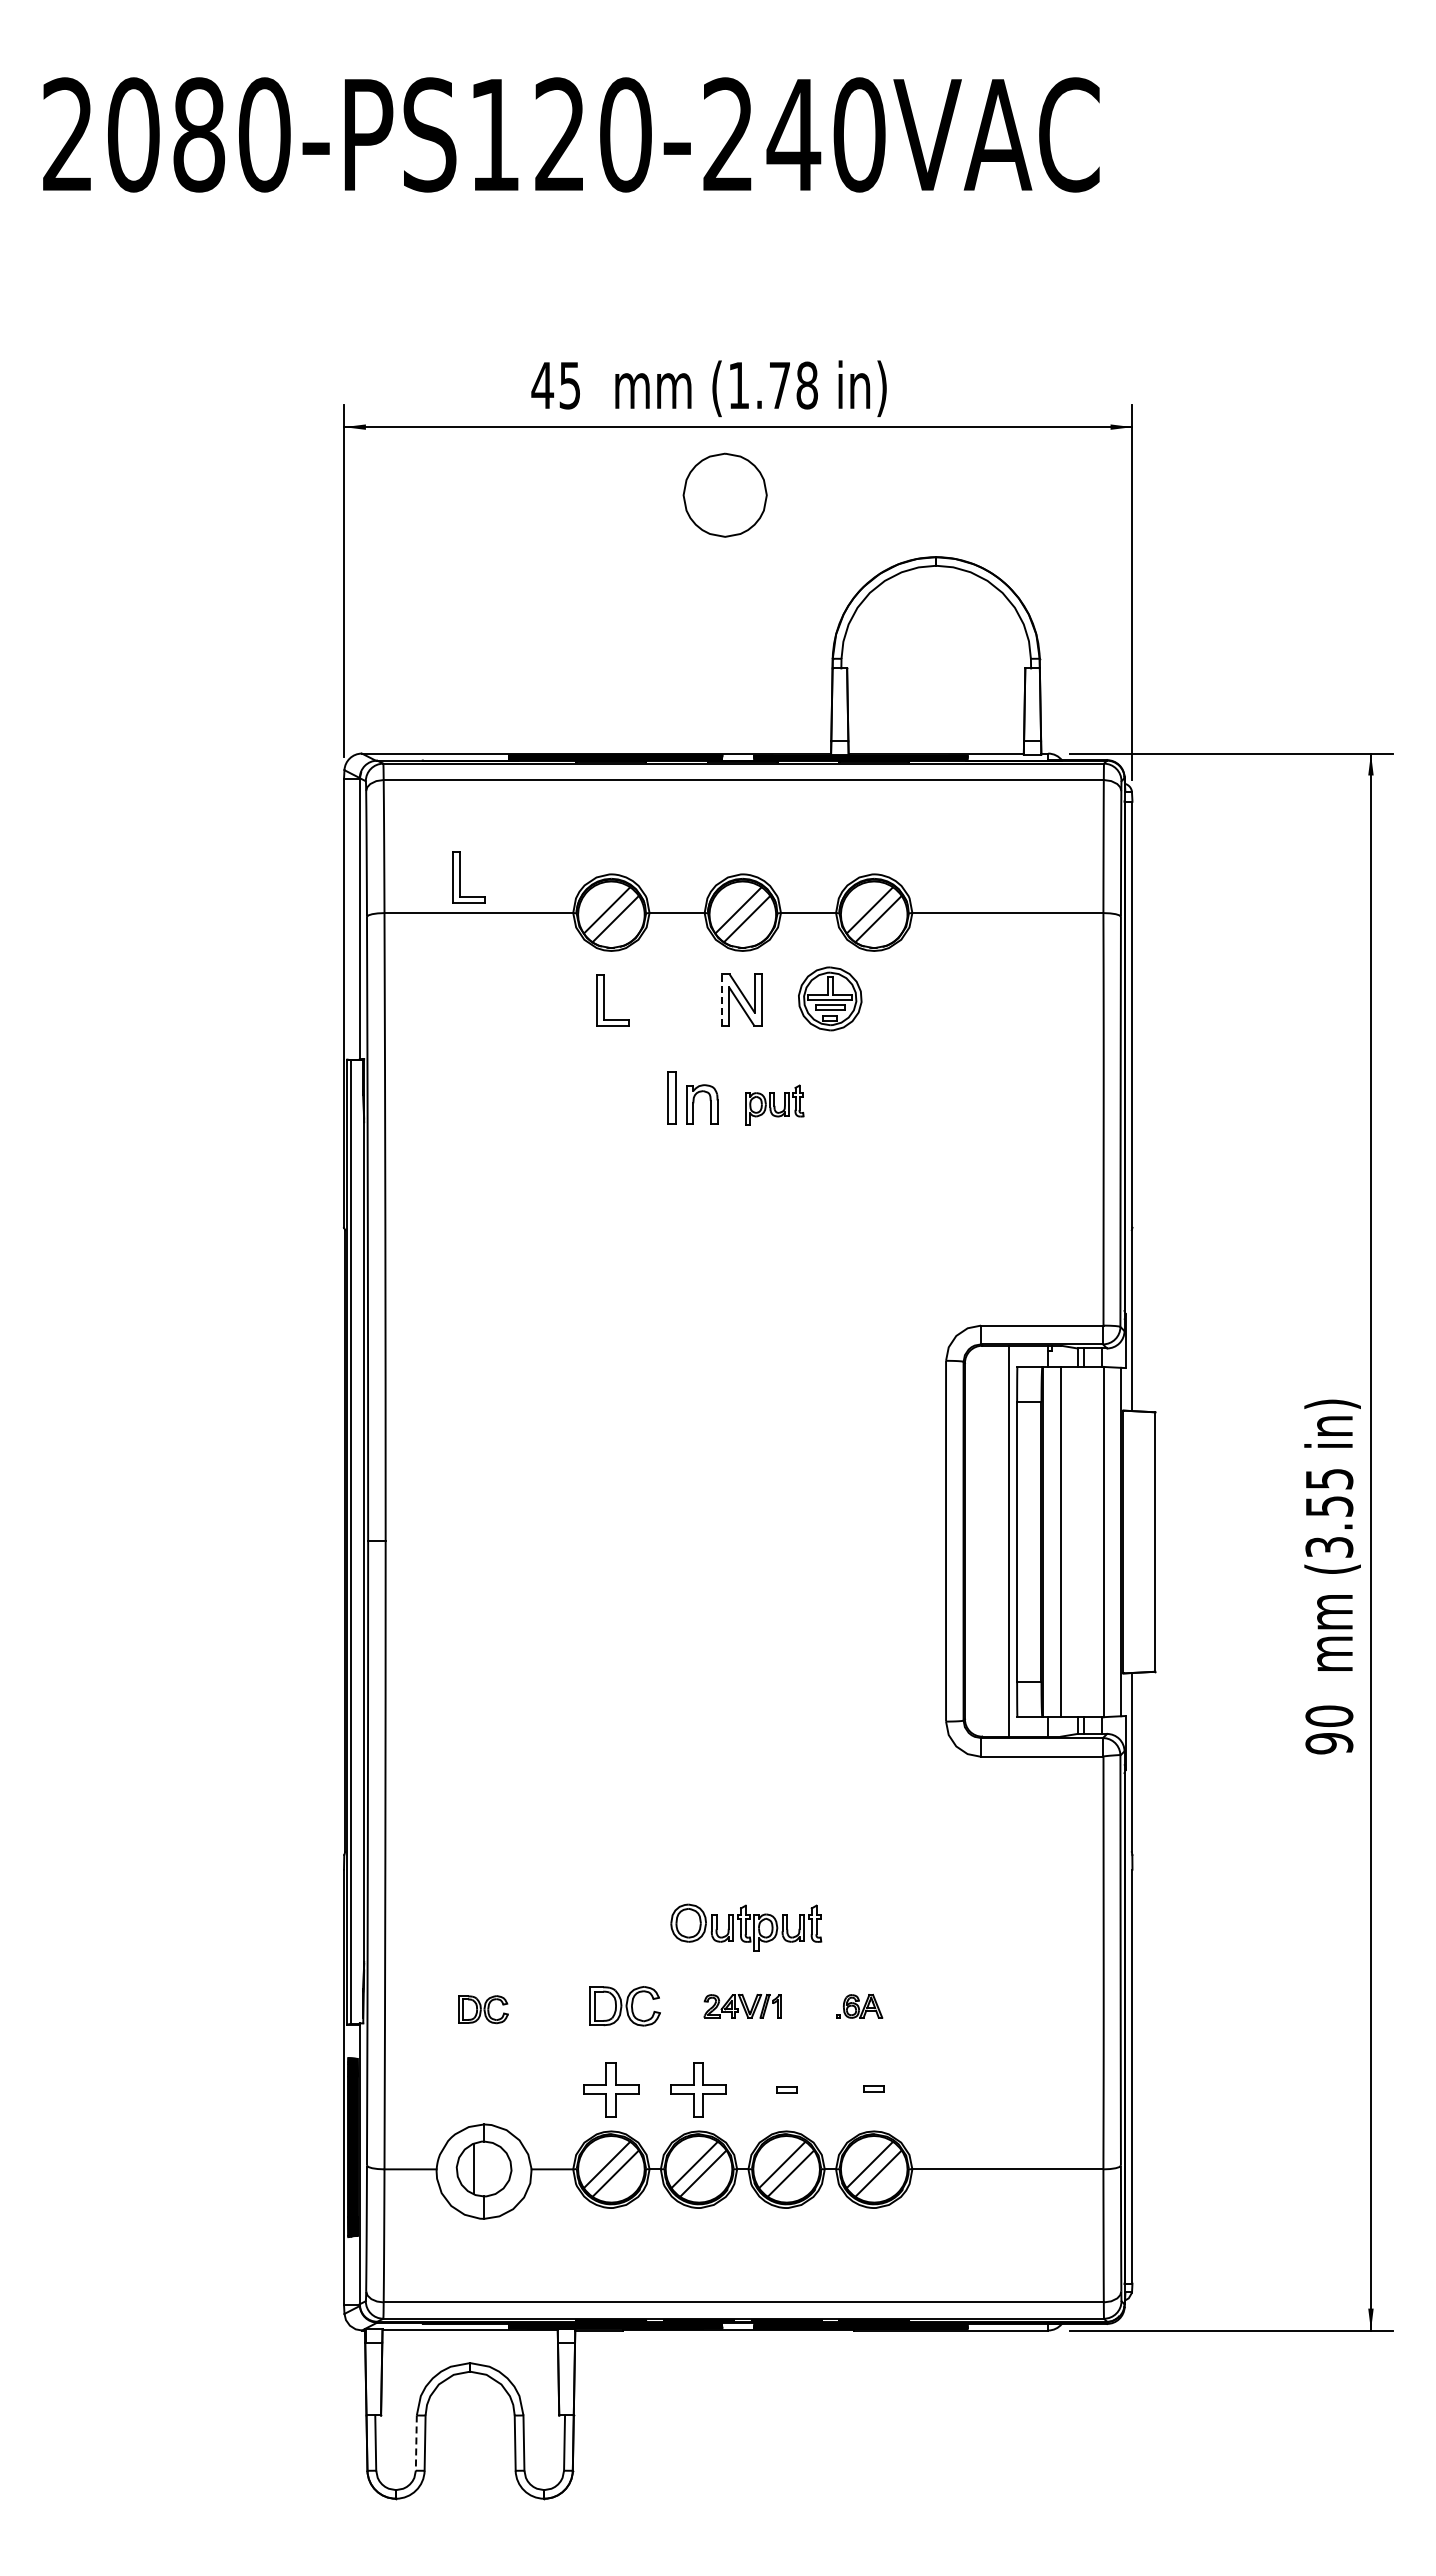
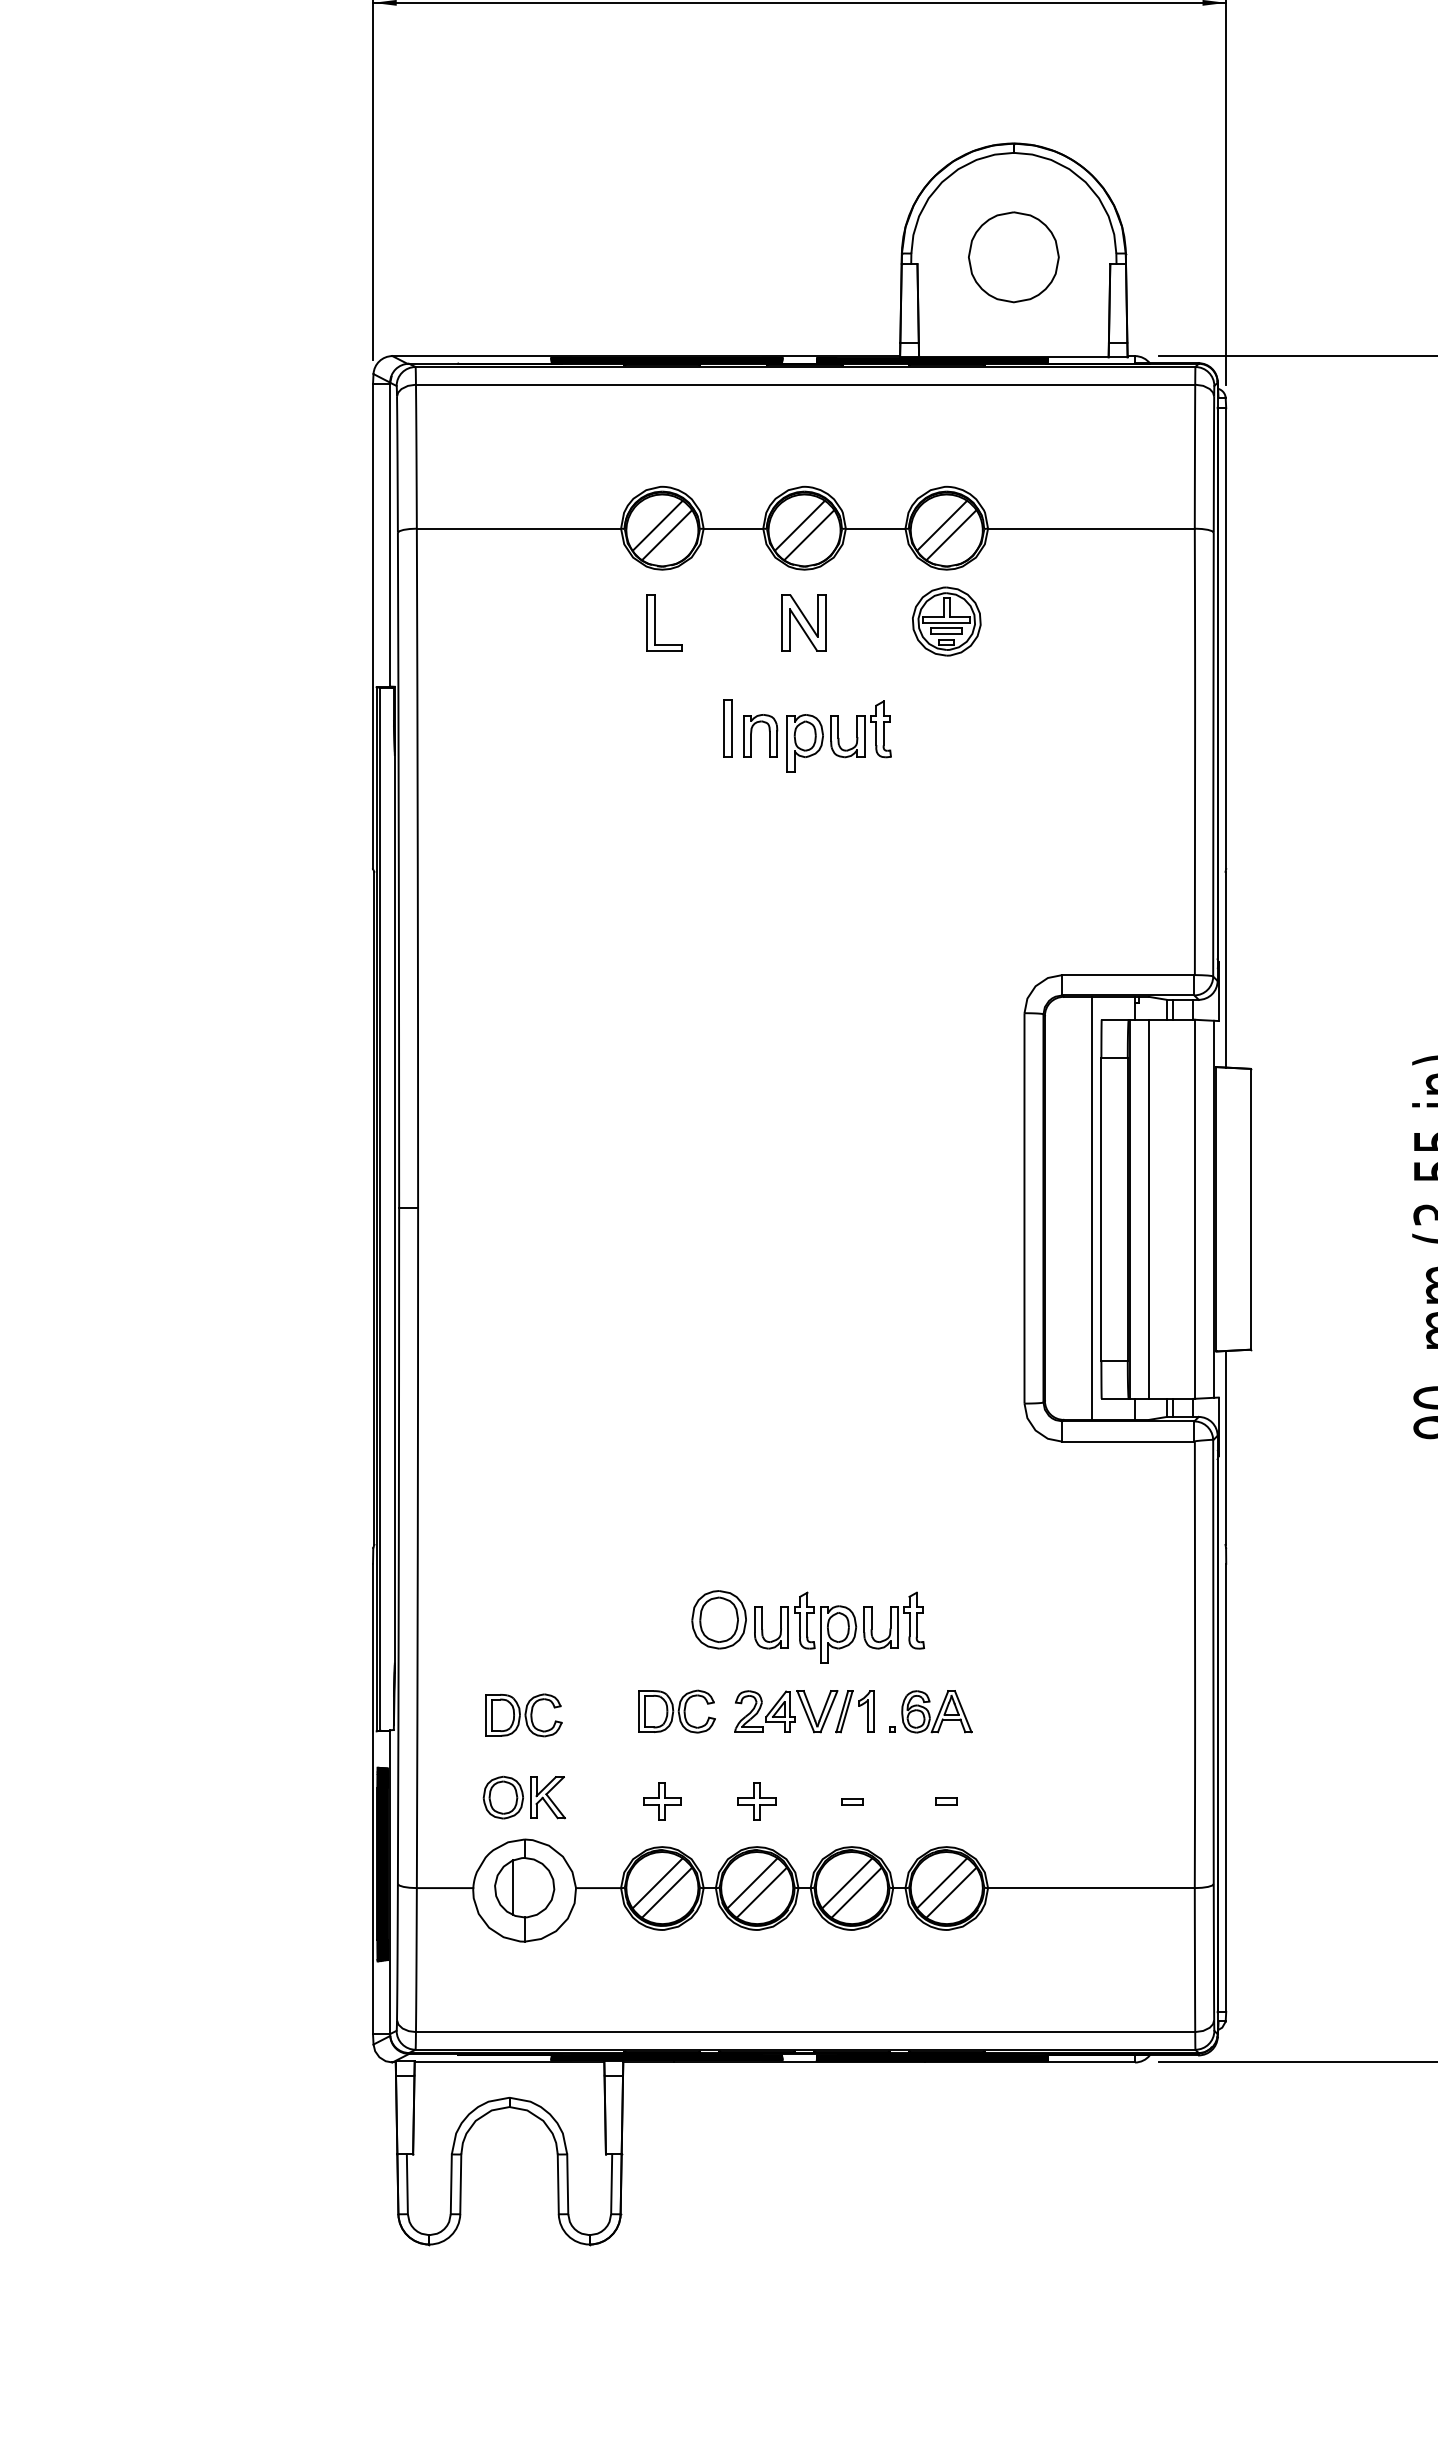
part: (724, 494) -> (1013, 256), moved
part: (460, 877) -> (499, 490), removed
part: (830, 998) -> (947, 621), moved
line: (721, 1000) -> (781, 623), dashed -> solid
part: (774, 1104) -> (838, 735), size x1.67
part: (746, 1927) -> (808, 1626), size x1.43
part: (742, 2006) -> (804, 1711), size x1.67
part: (859, 2006) -> (930, 1711), size x1.67
part: (483, 2009) -> (523, 1715), size x1.43
part: (483, 2085) -> (523, 1797), added
part: (610, 2088) -> (661, 1800), size x0.62
part: (698, 2088) -> (756, 1800), size x0.62
line: (416, 2443) -> (451, 2184), dashed -> solid

